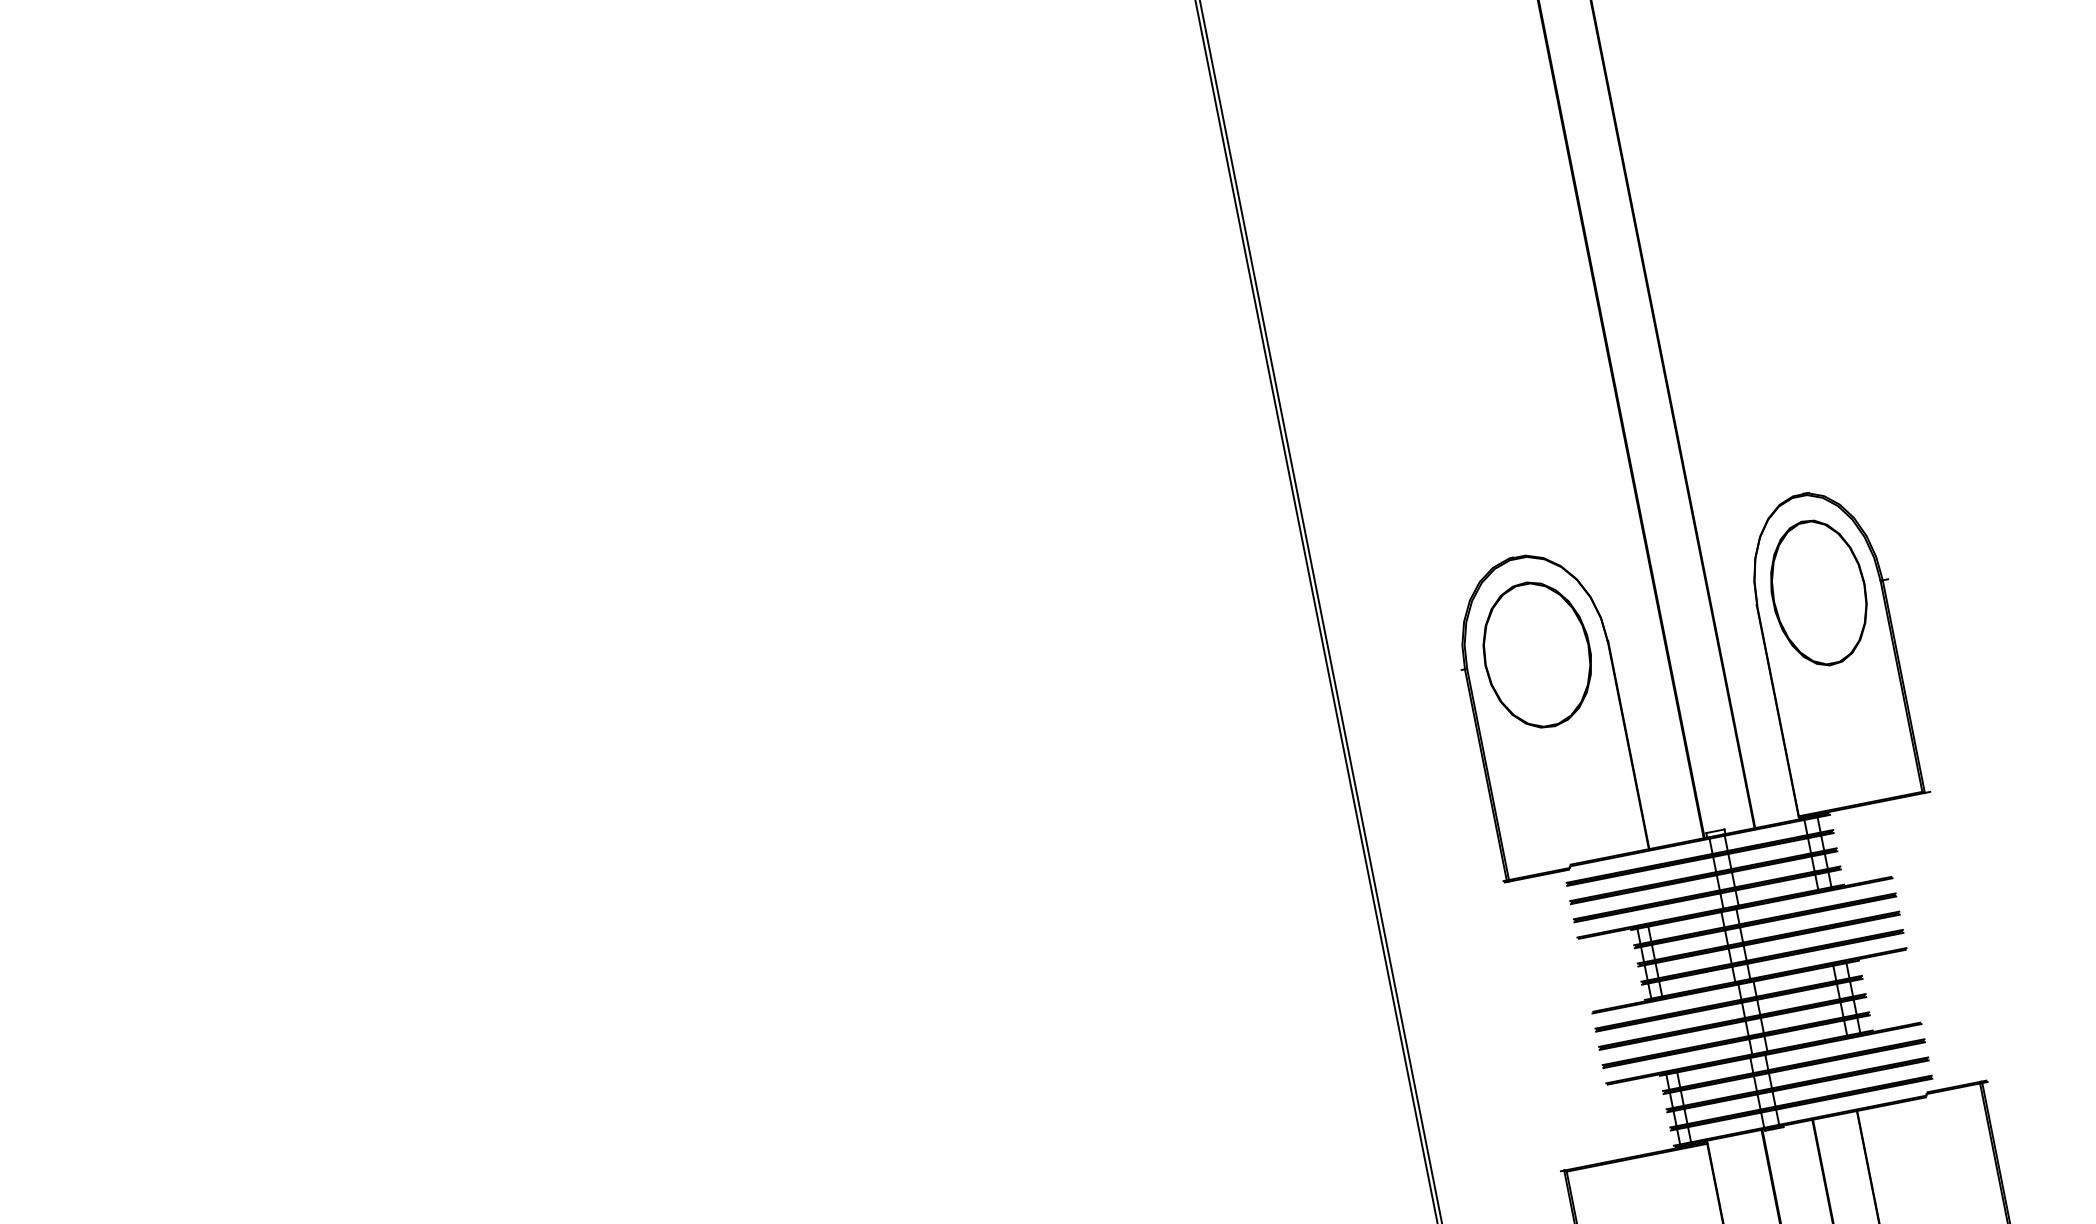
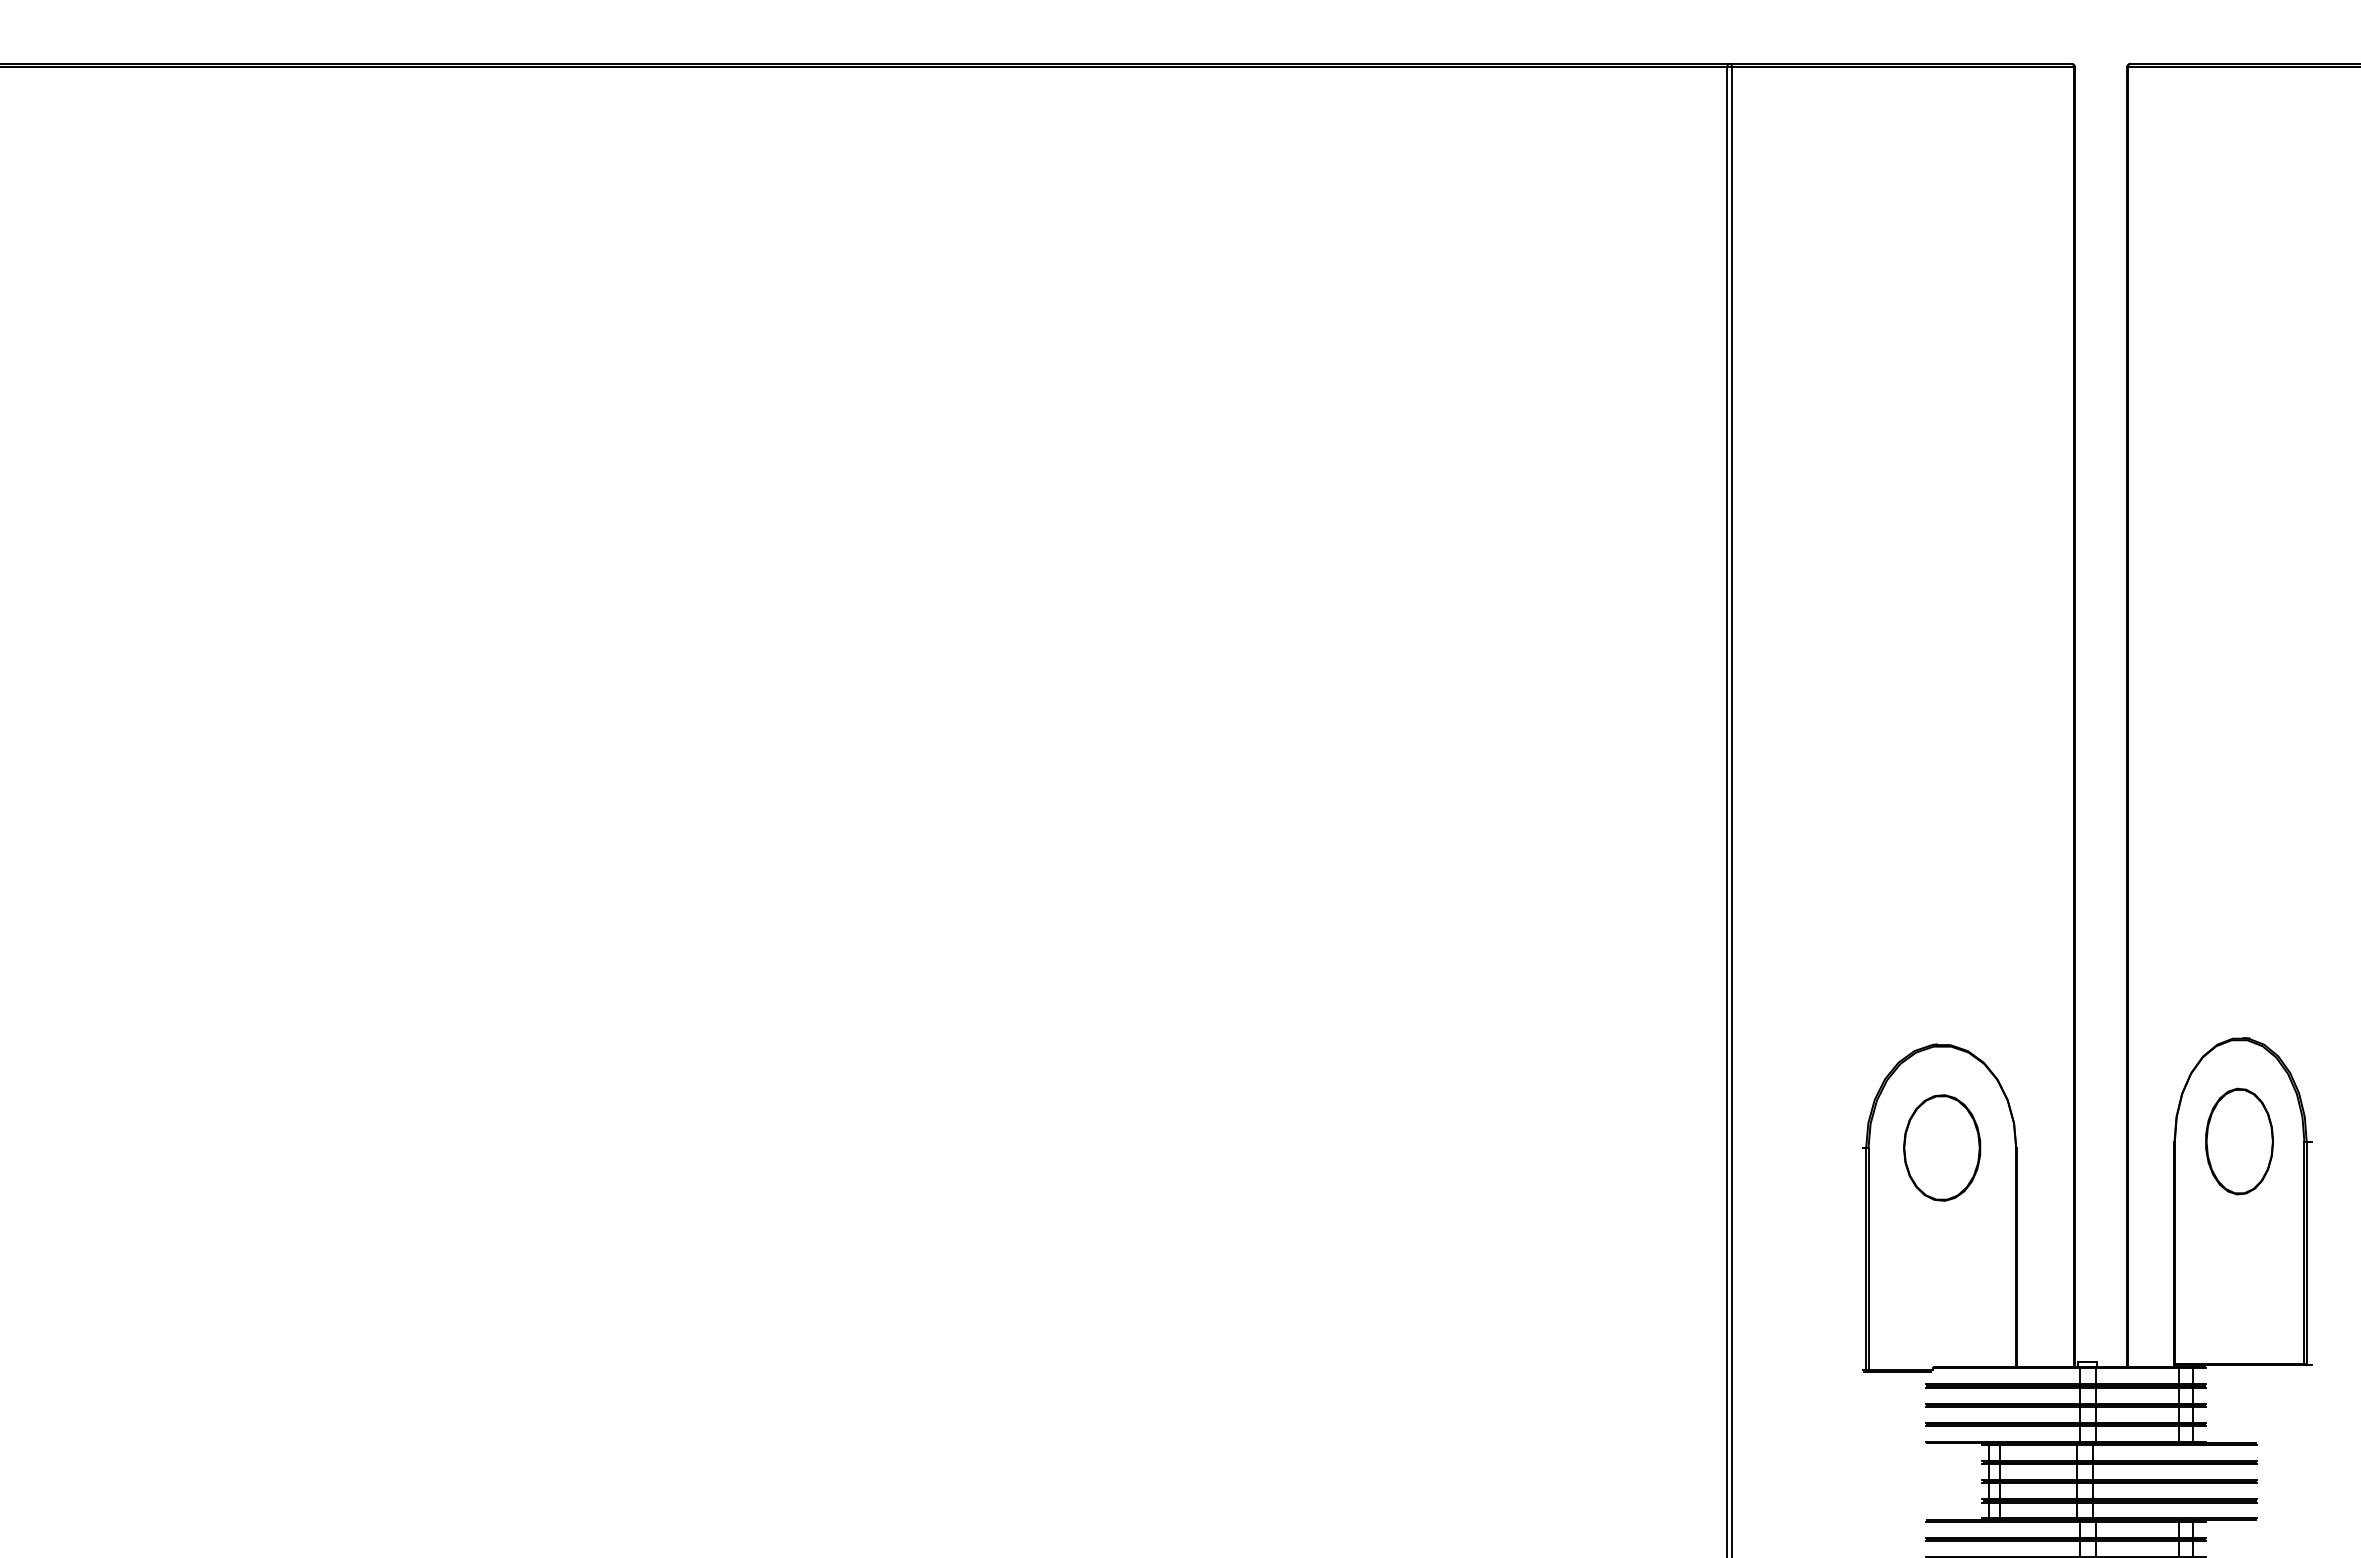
part: (1818, 592) -> (2239, 1141), size x0.7
part: (1536, 654) -> (1941, 1147), size x0.7

